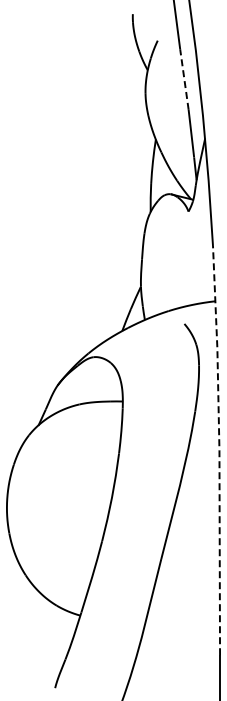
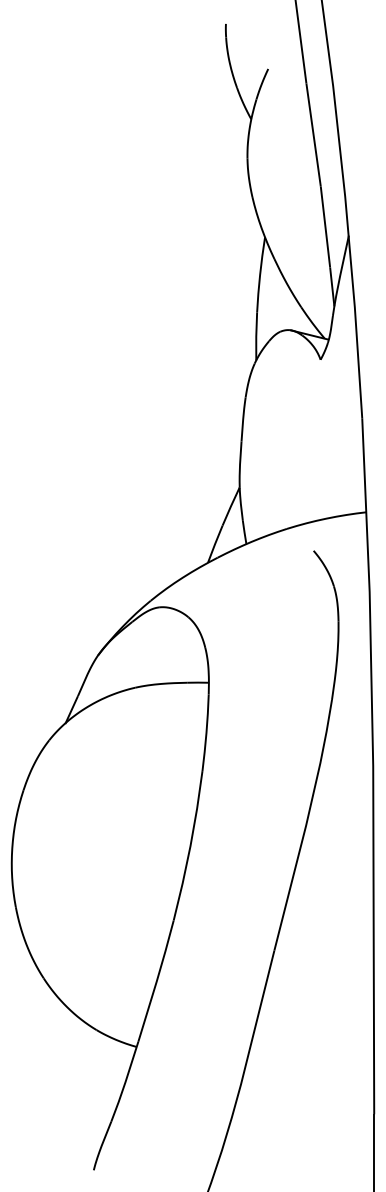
line: (184, 79) -> (313, 135), dashed -> solid
line: (219, 449) -> (373, 764), dashed -> solid

